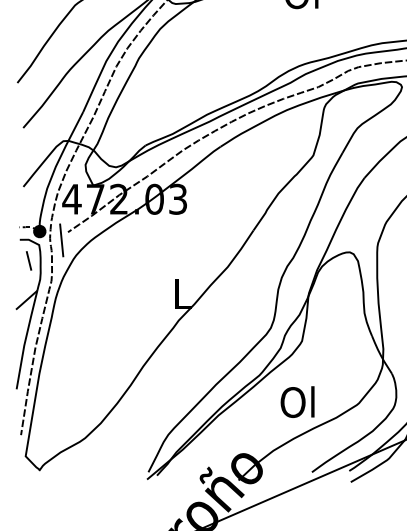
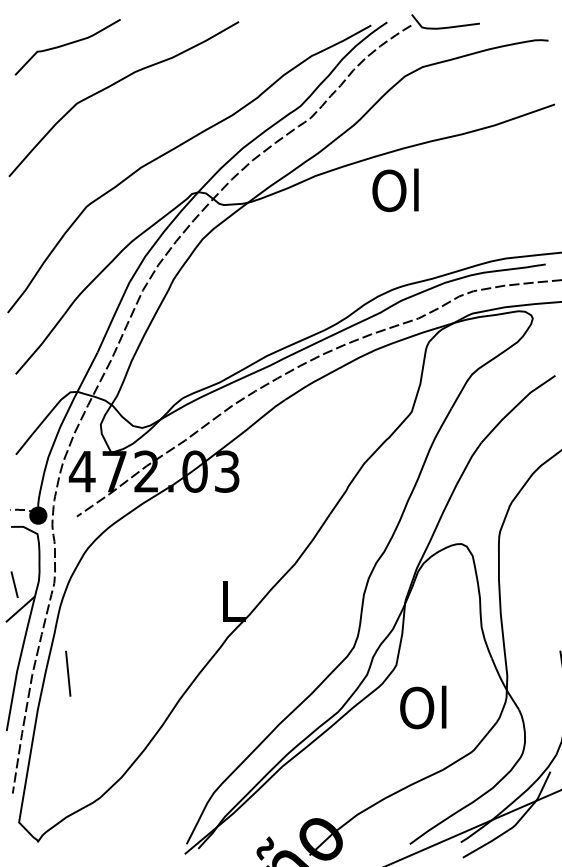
line: (61, 240) -> (68, 673), moved
line: (28, 260) -> (14, 584), moved
text: (297, 402) -> (423, 707), moved

